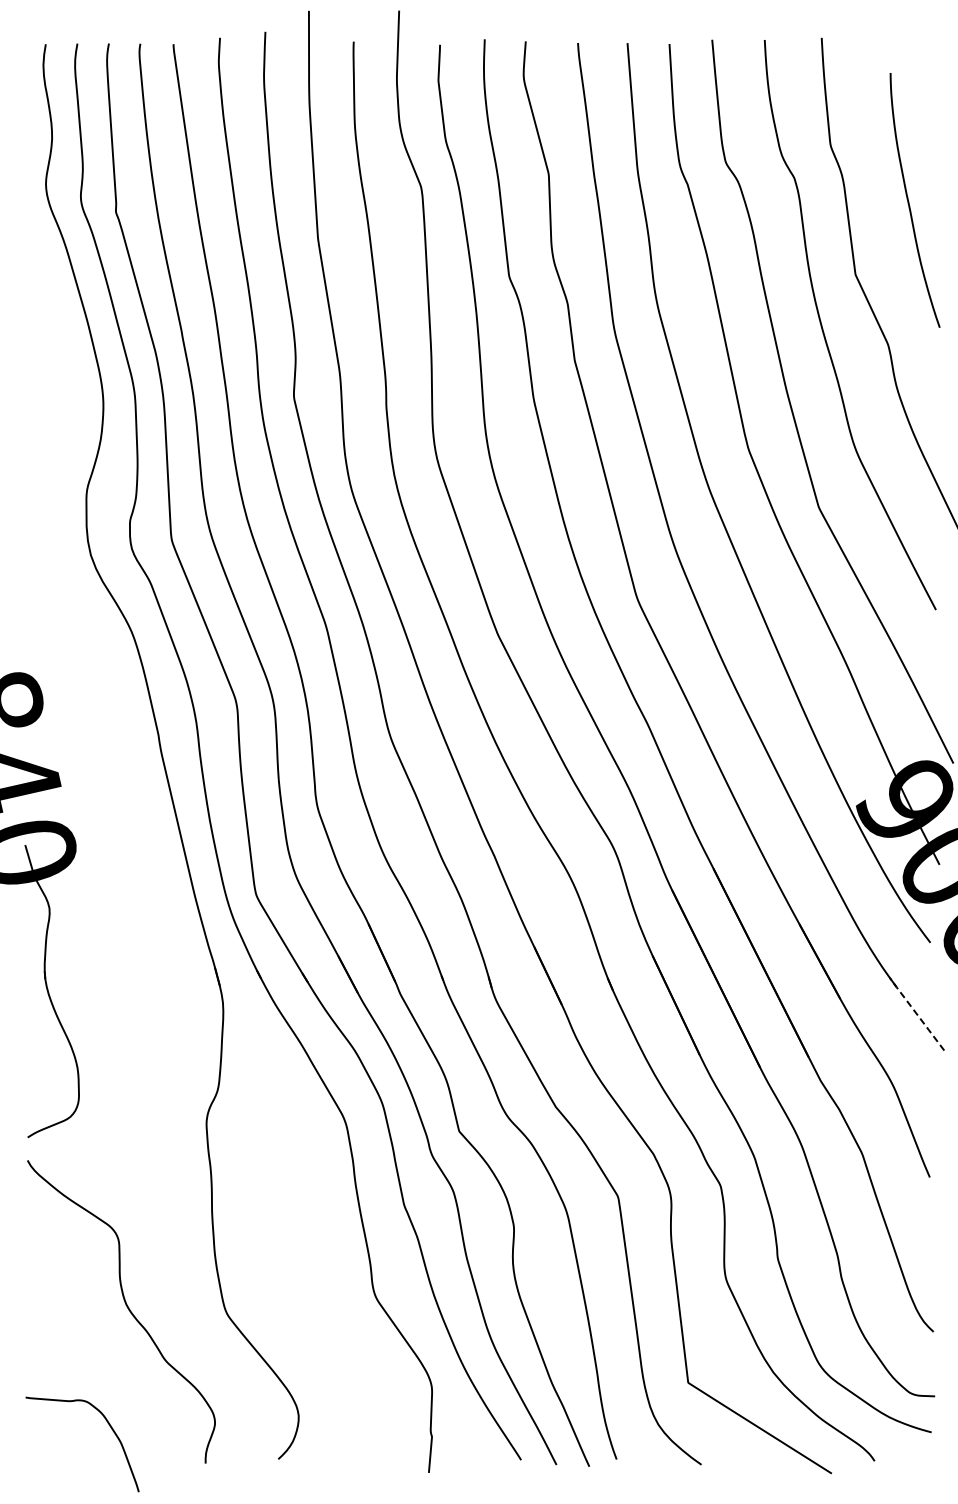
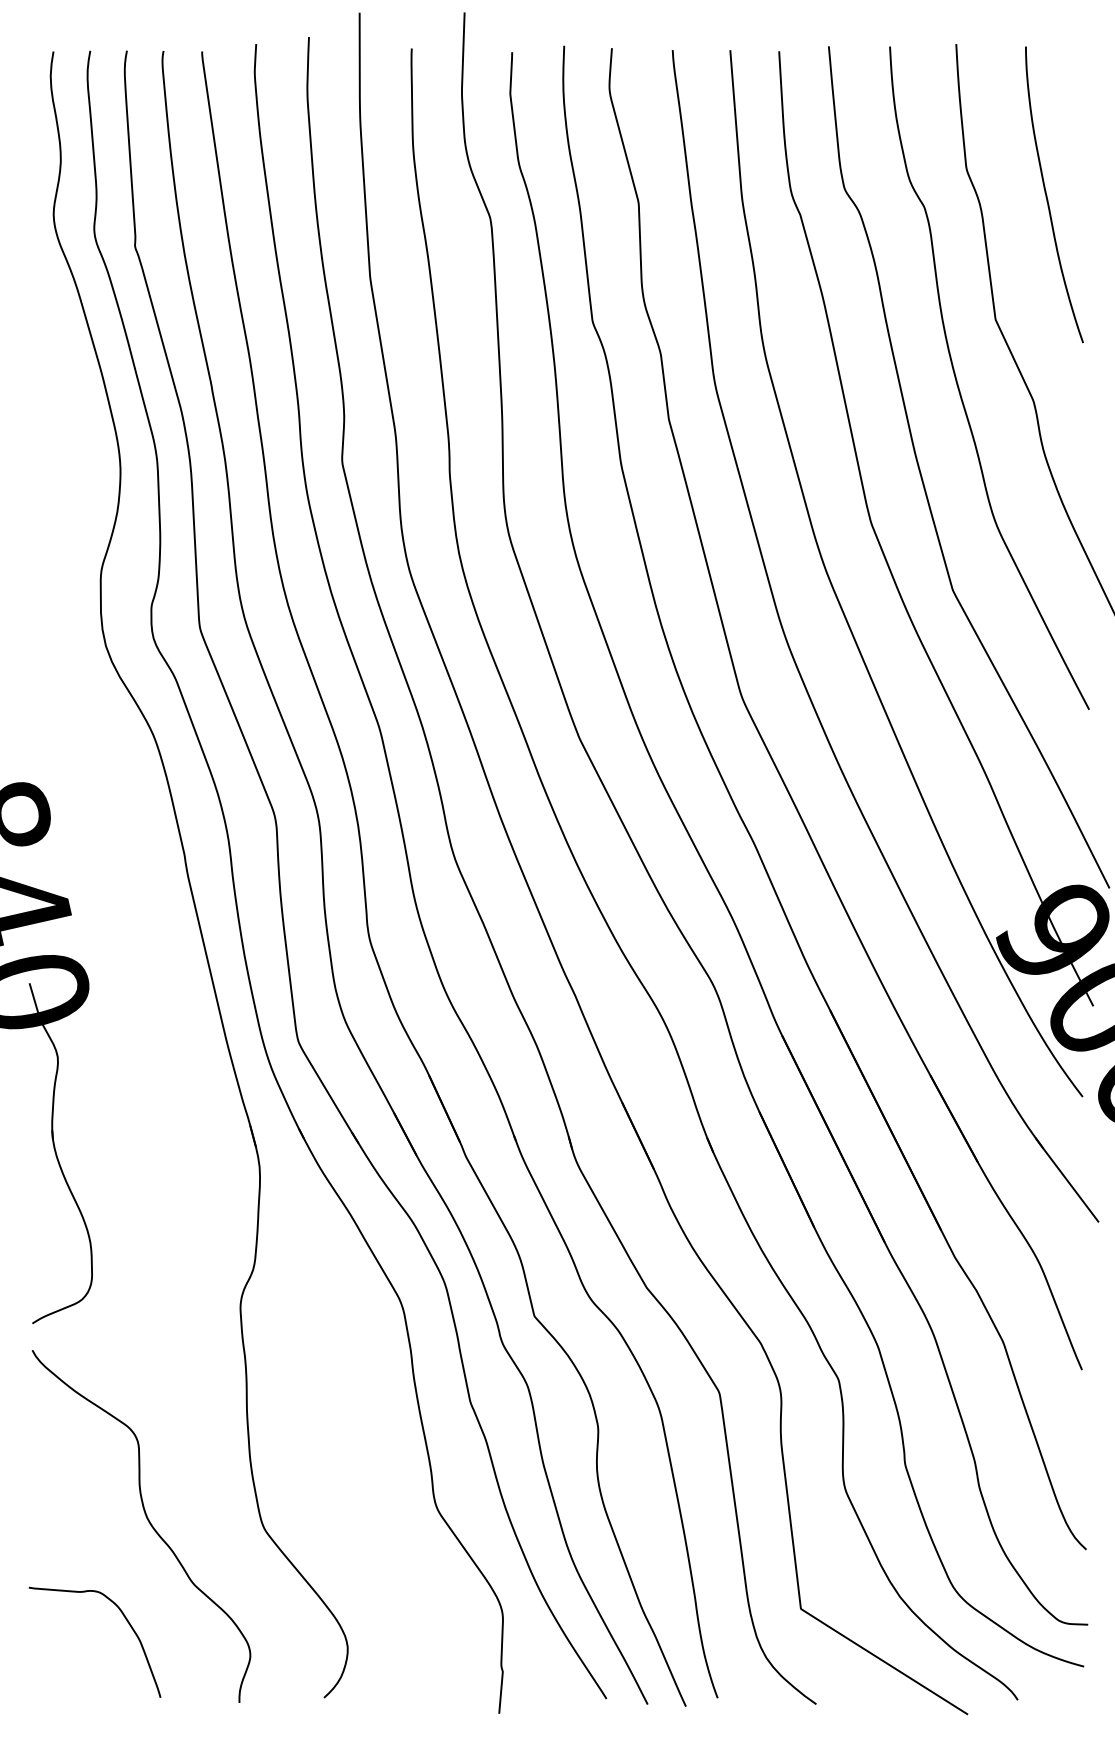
curve: (909, 201) -> (1047, 196), moved
line: (916, 1013) -> (1066, 1179), dashed -> solid
curve: (109, 1426) -> (126, 1621), moved

